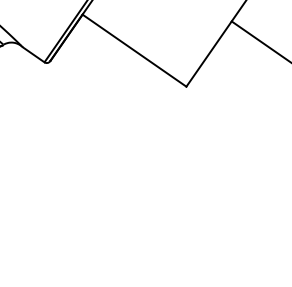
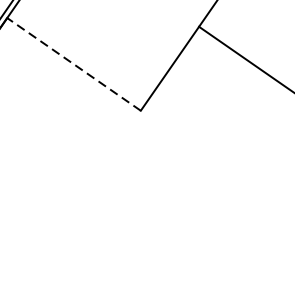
line: (134, 50) -> (74, 64), solid -> dashed

